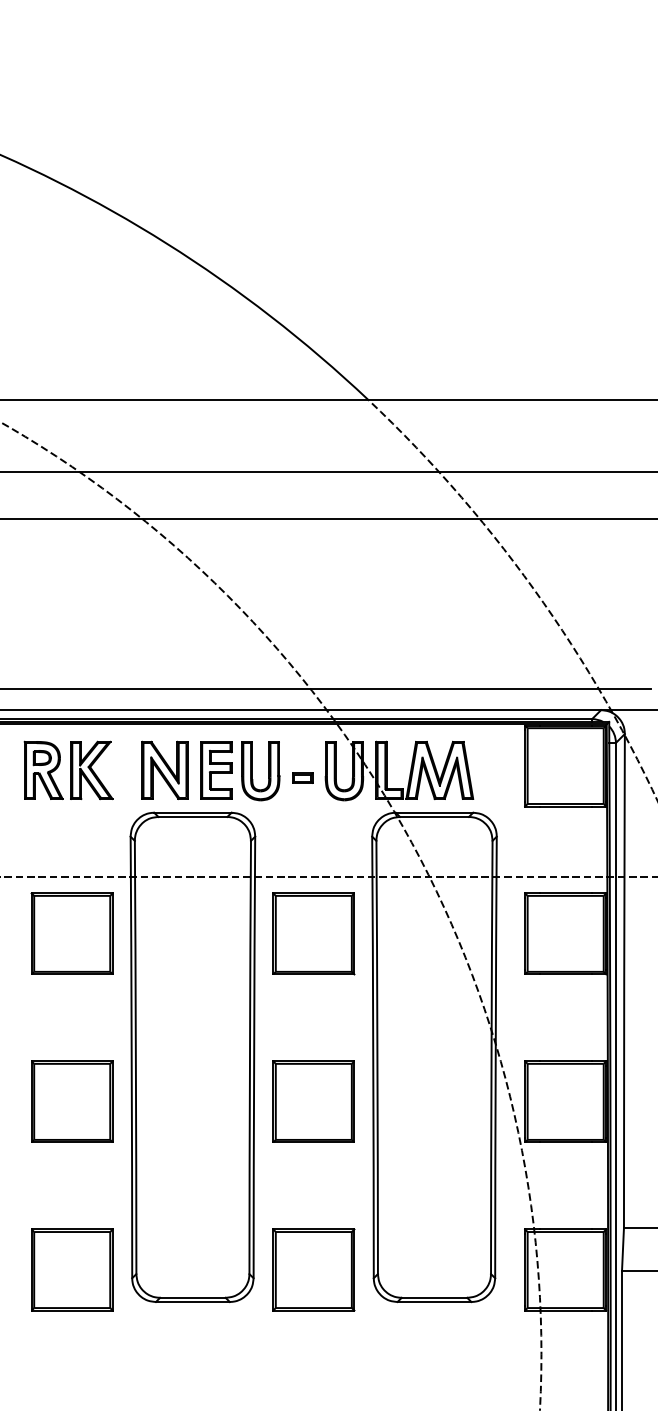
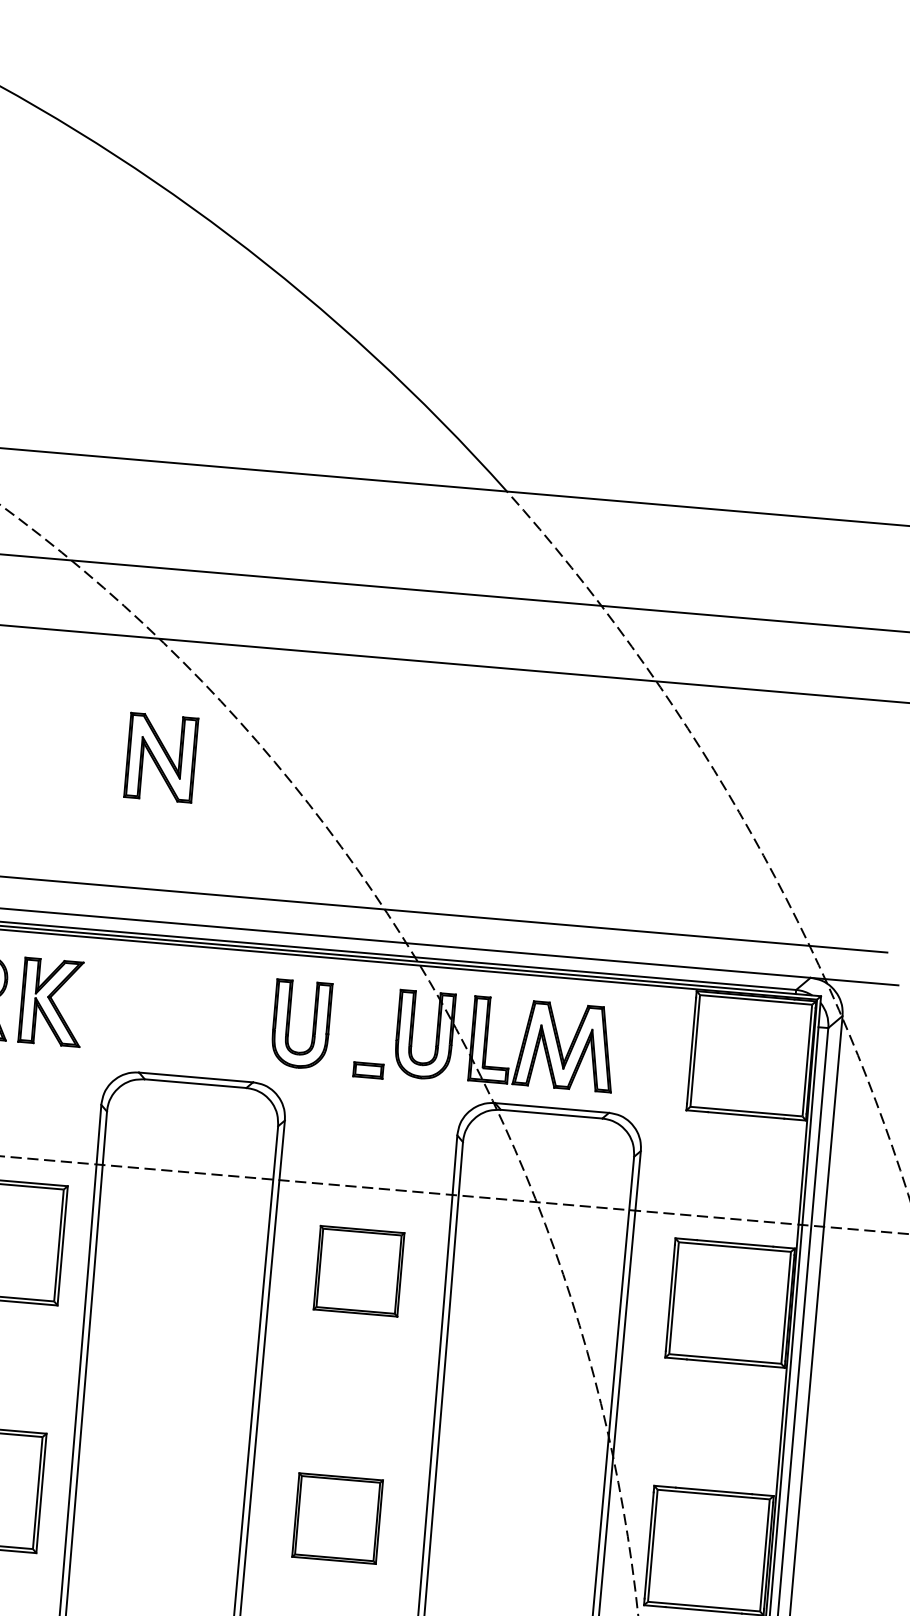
part: (164, 769) -> (160, 756), moved
part: (216, 770) -> (236, 1018), removed
part: (302, 777) -> (368, 1069), moved
part: (313, 933) -> (358, 1270), size x0.7
part: (313, 1101) -> (337, 1518), size x0.7

